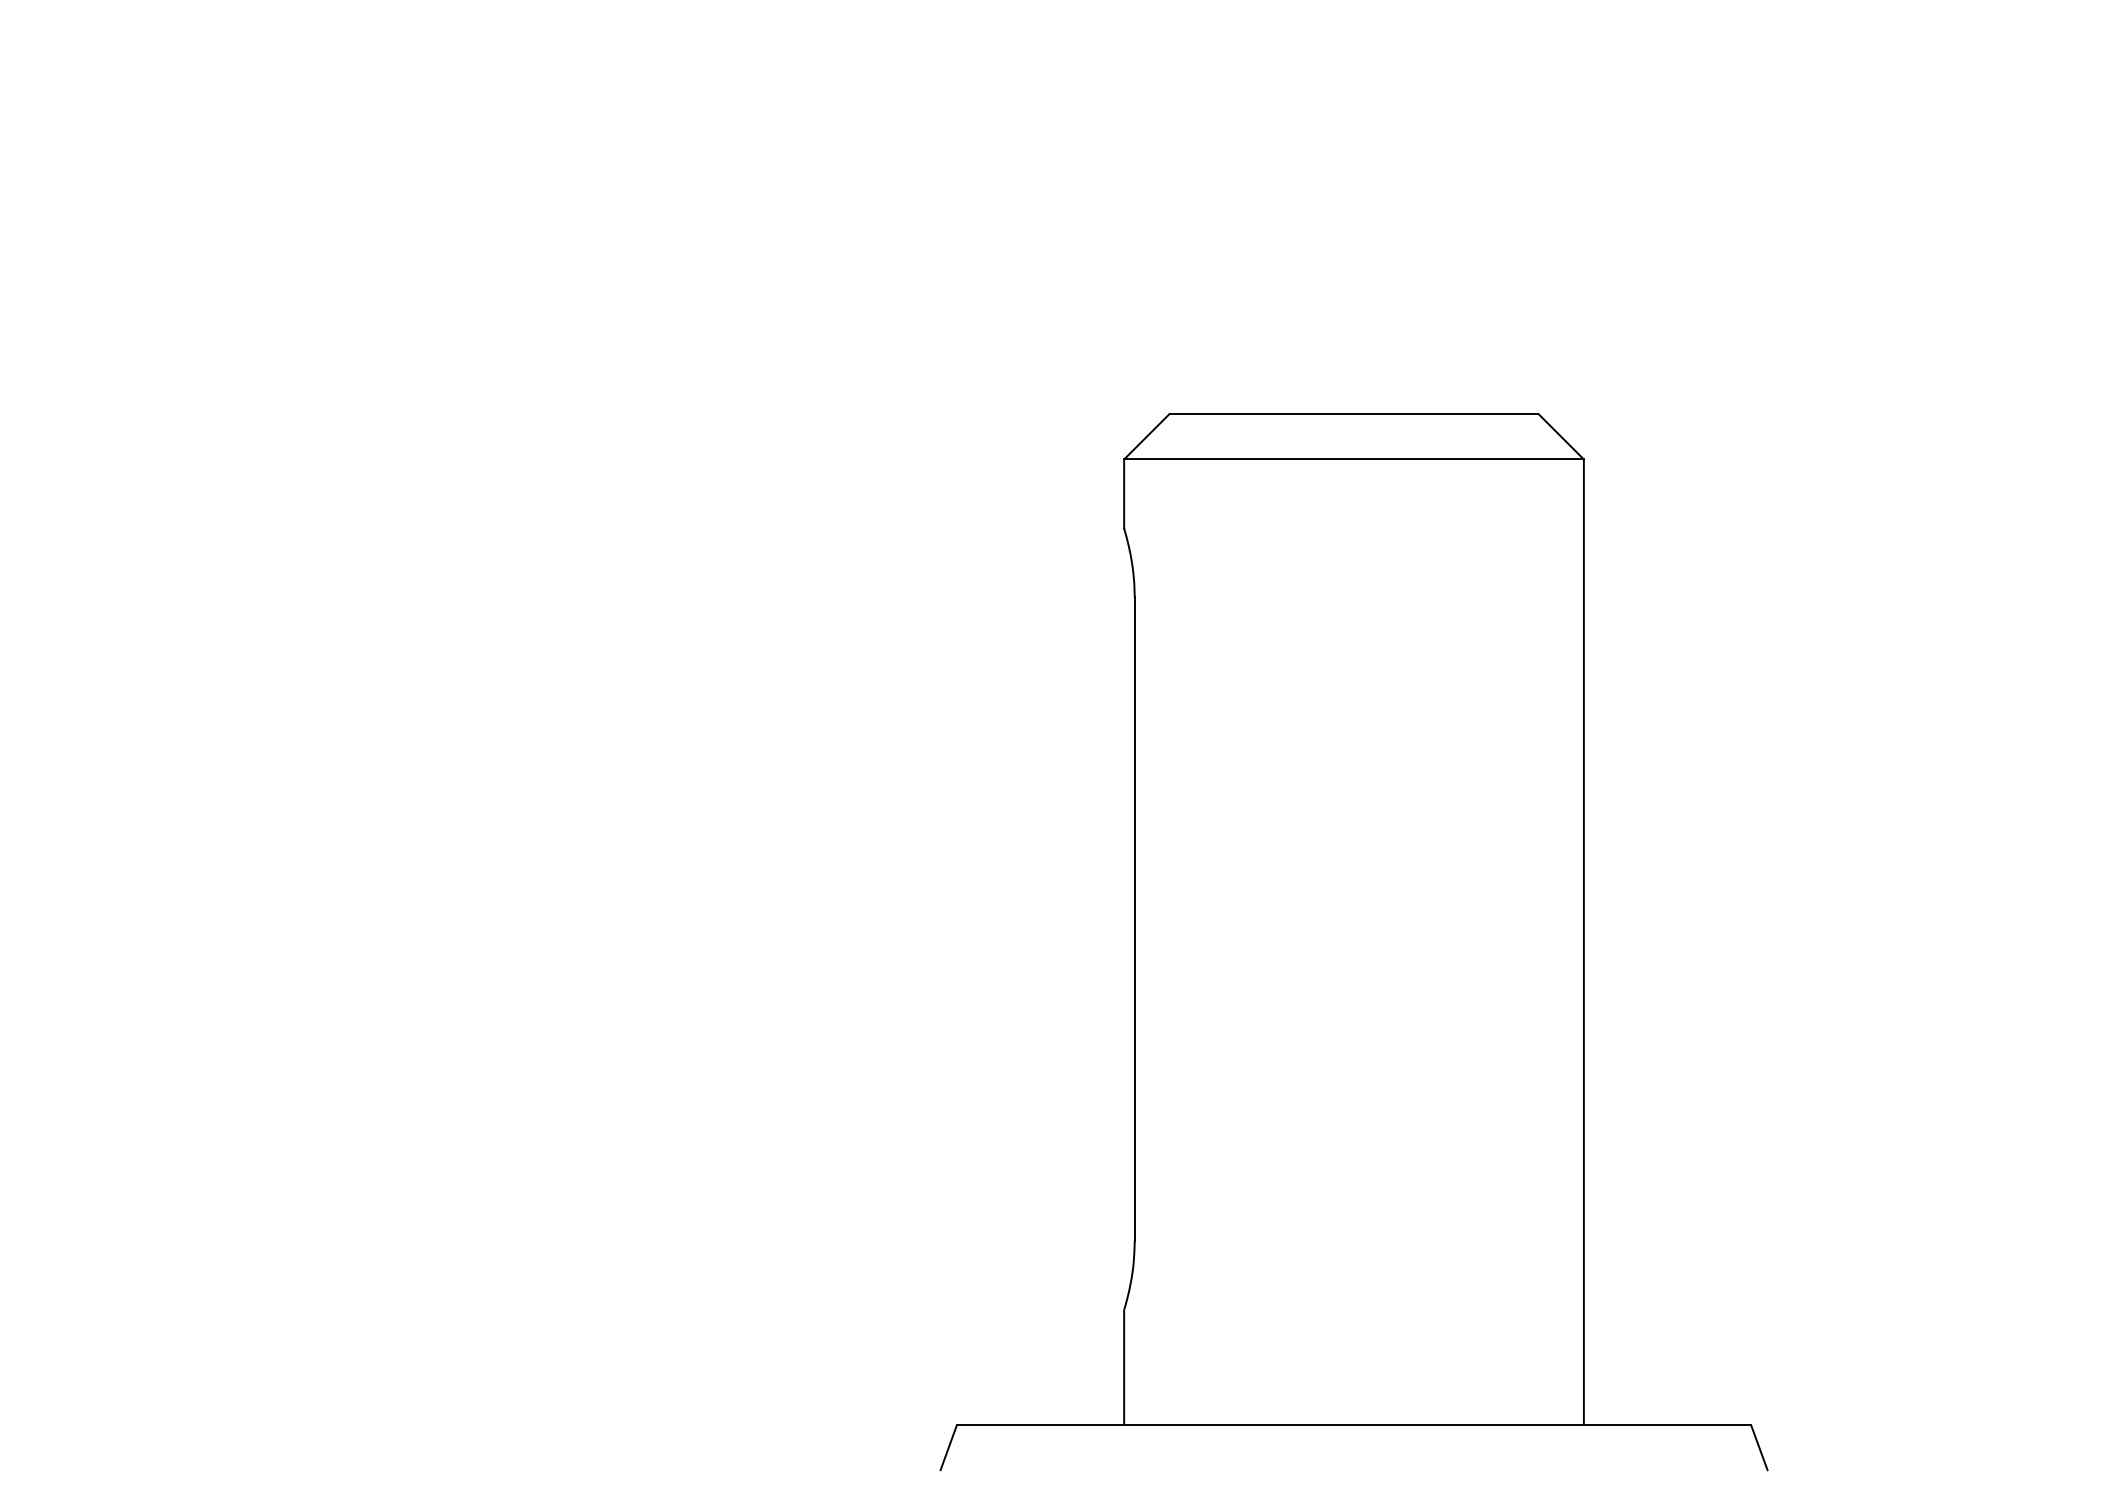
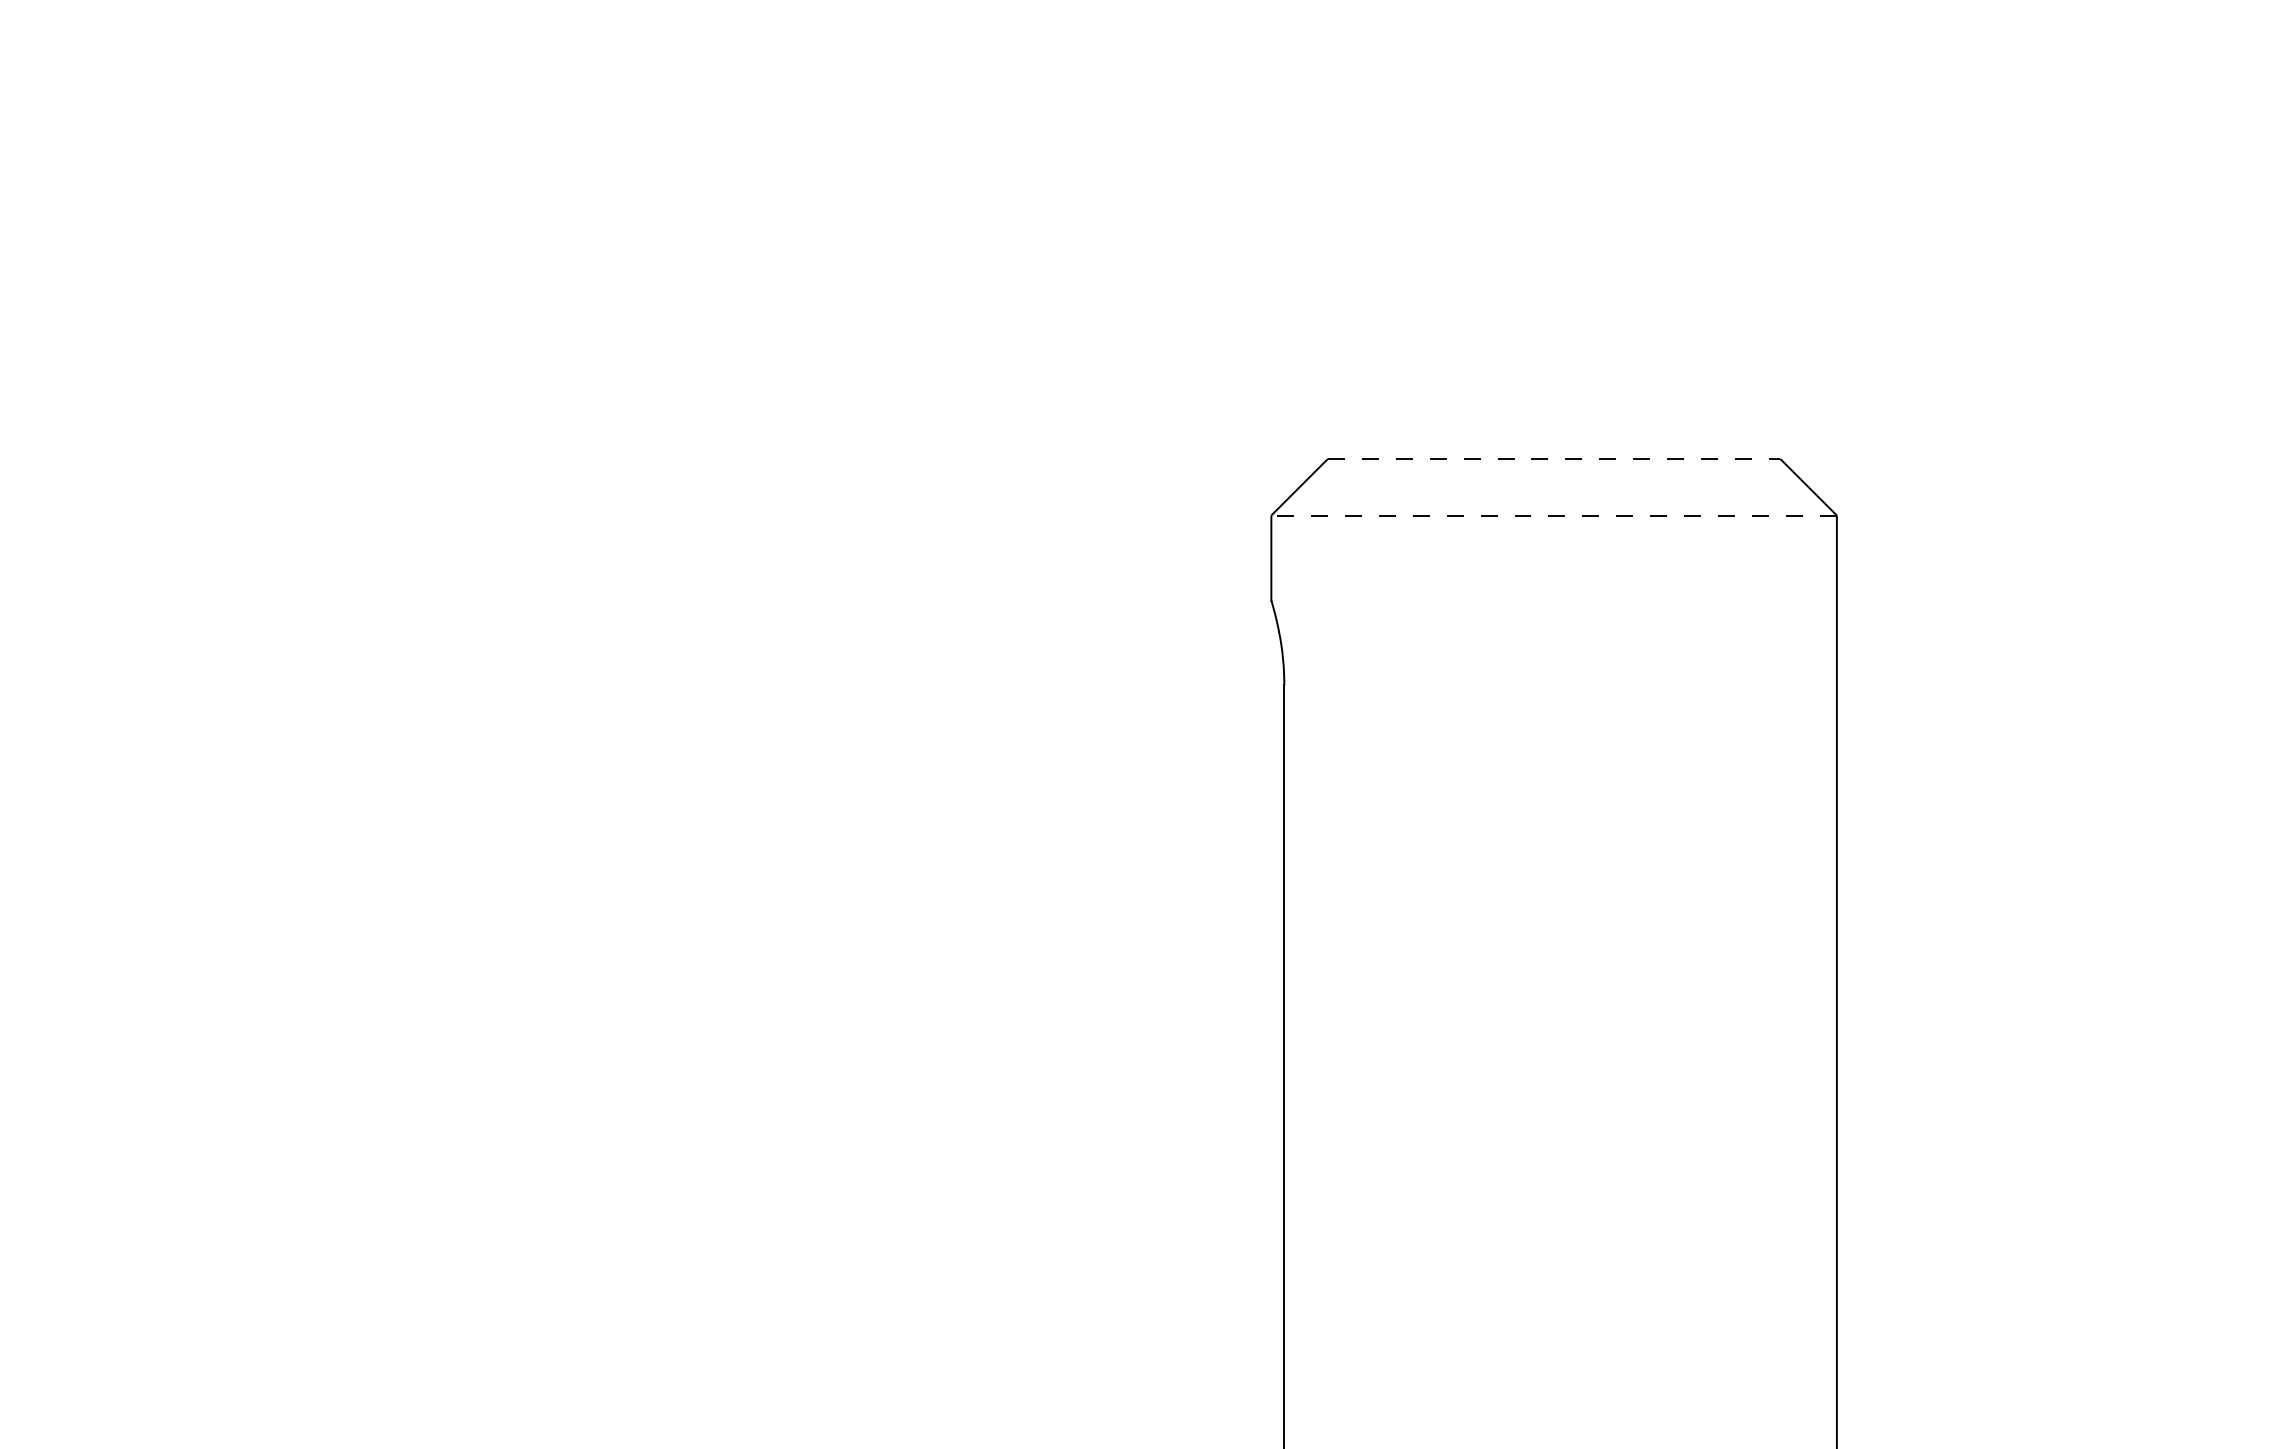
line: (1354, 413) -> (1554, 458), solid -> dashed
line: (1354, 459) -> (1554, 515), solid -> dashed

